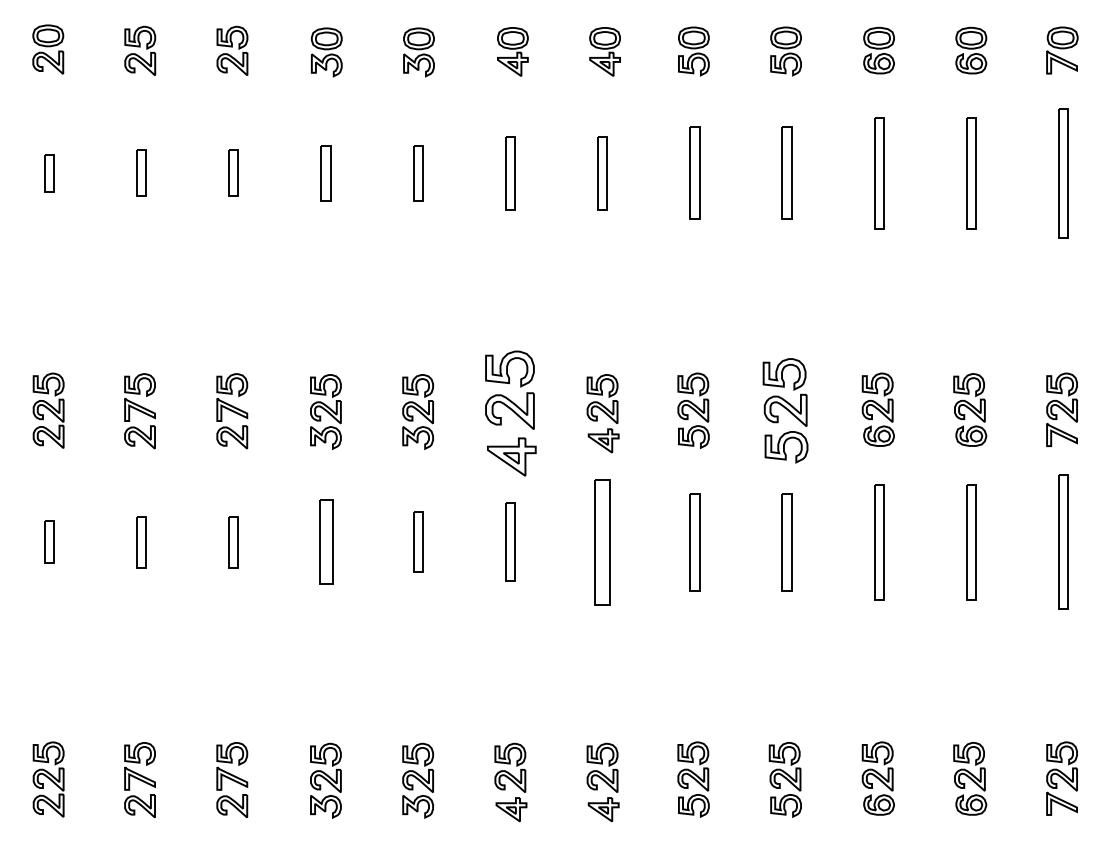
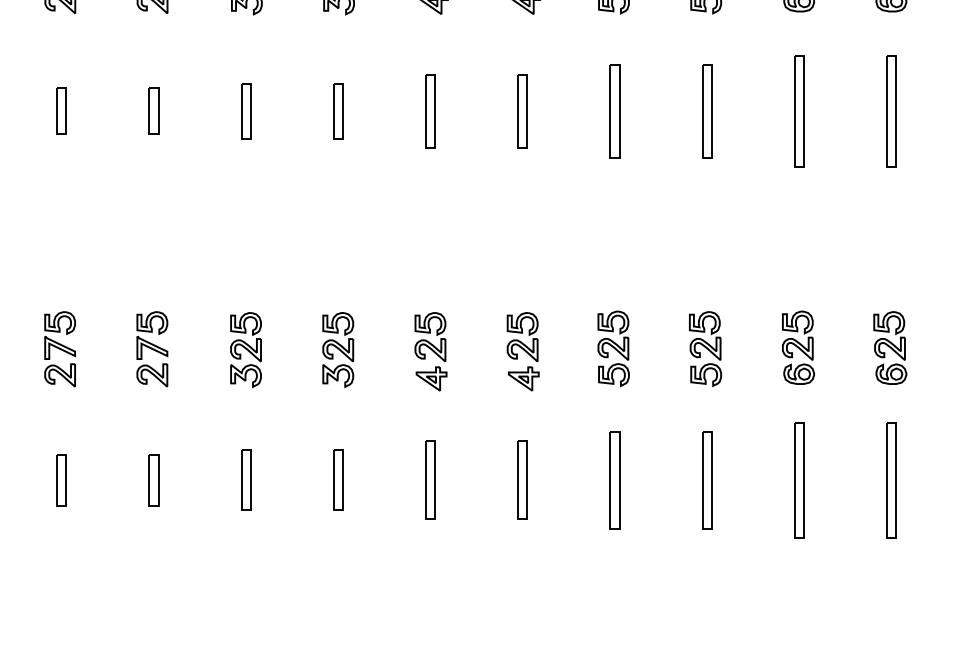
part: (784, 411) -> (704, 349), size x0.71
part: (510, 413) -> (430, 351), size x0.62
part: (325, 541) -> (245, 479), size x0.71
part: (602, 541) -> (522, 479), size x0.62

